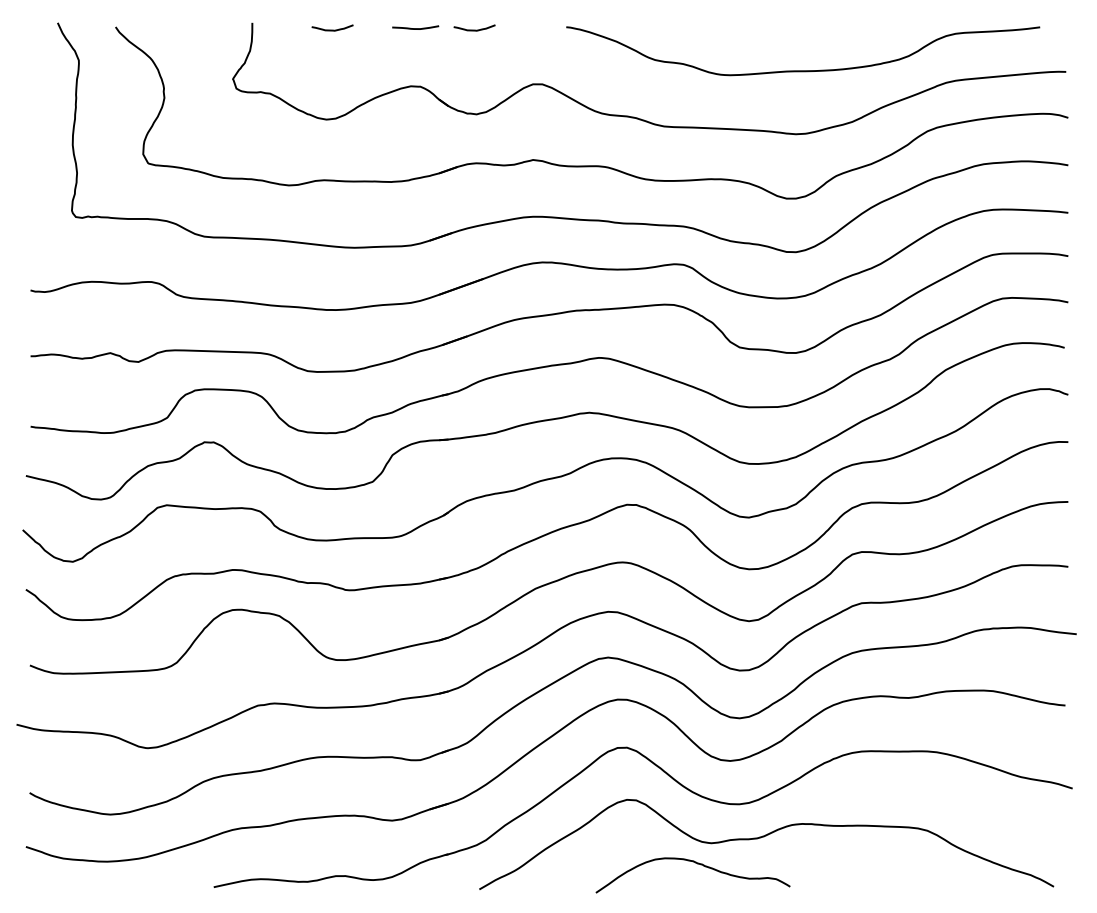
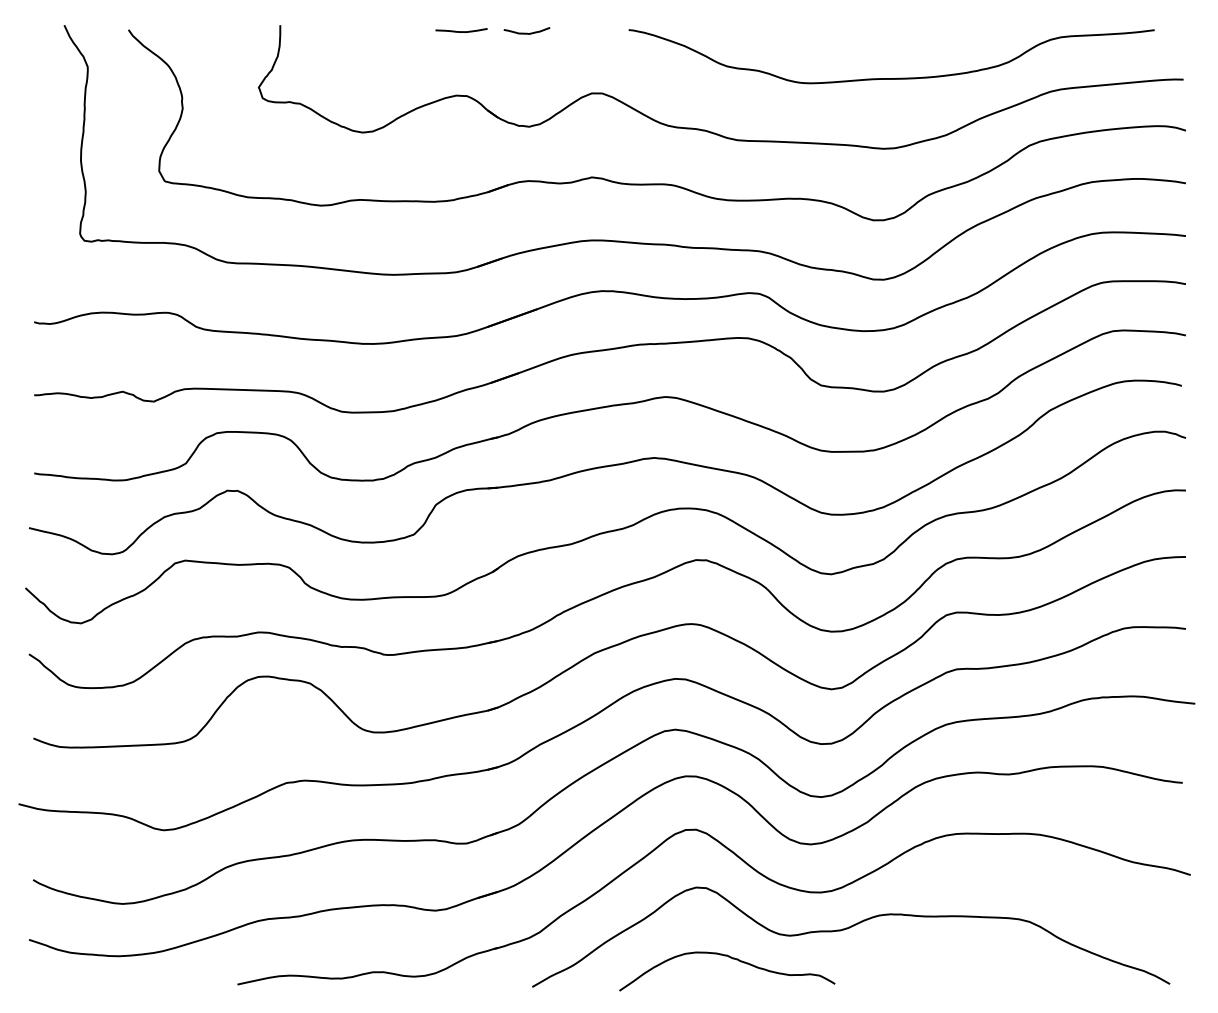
curve: (332, 29) -> (369, 32), removed
curve: (697, 864) -> (732, 959), moved

